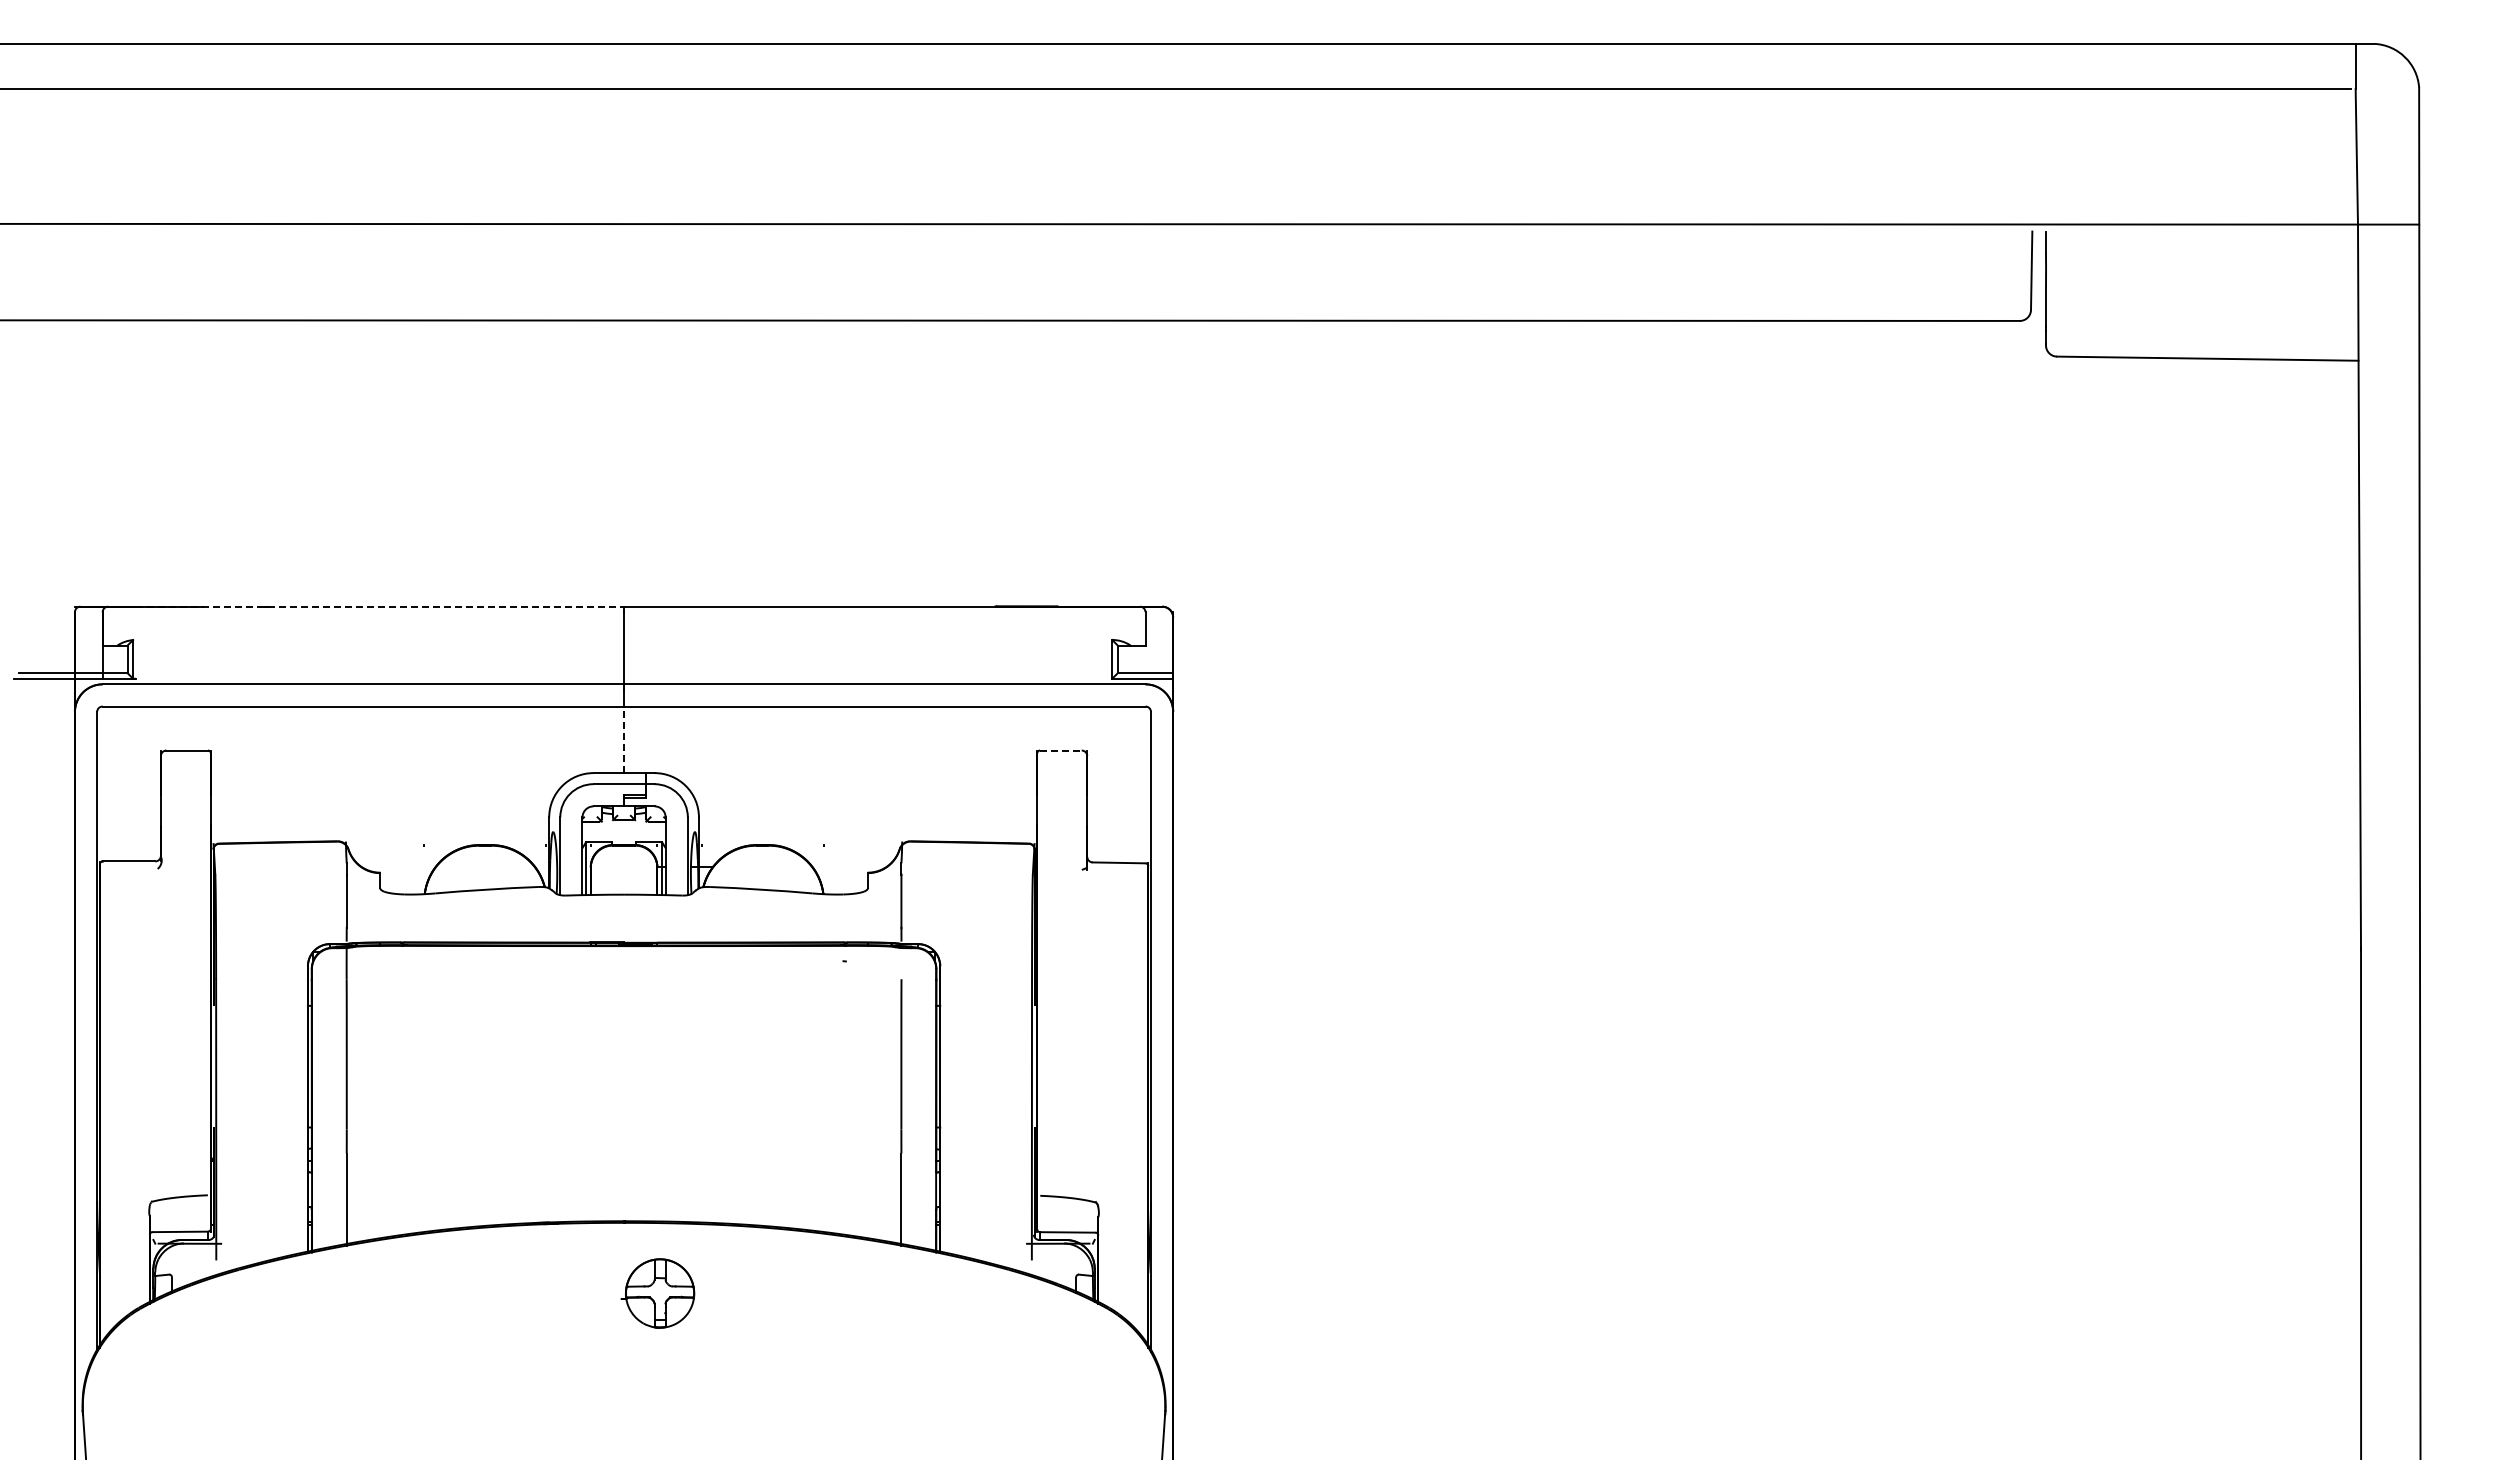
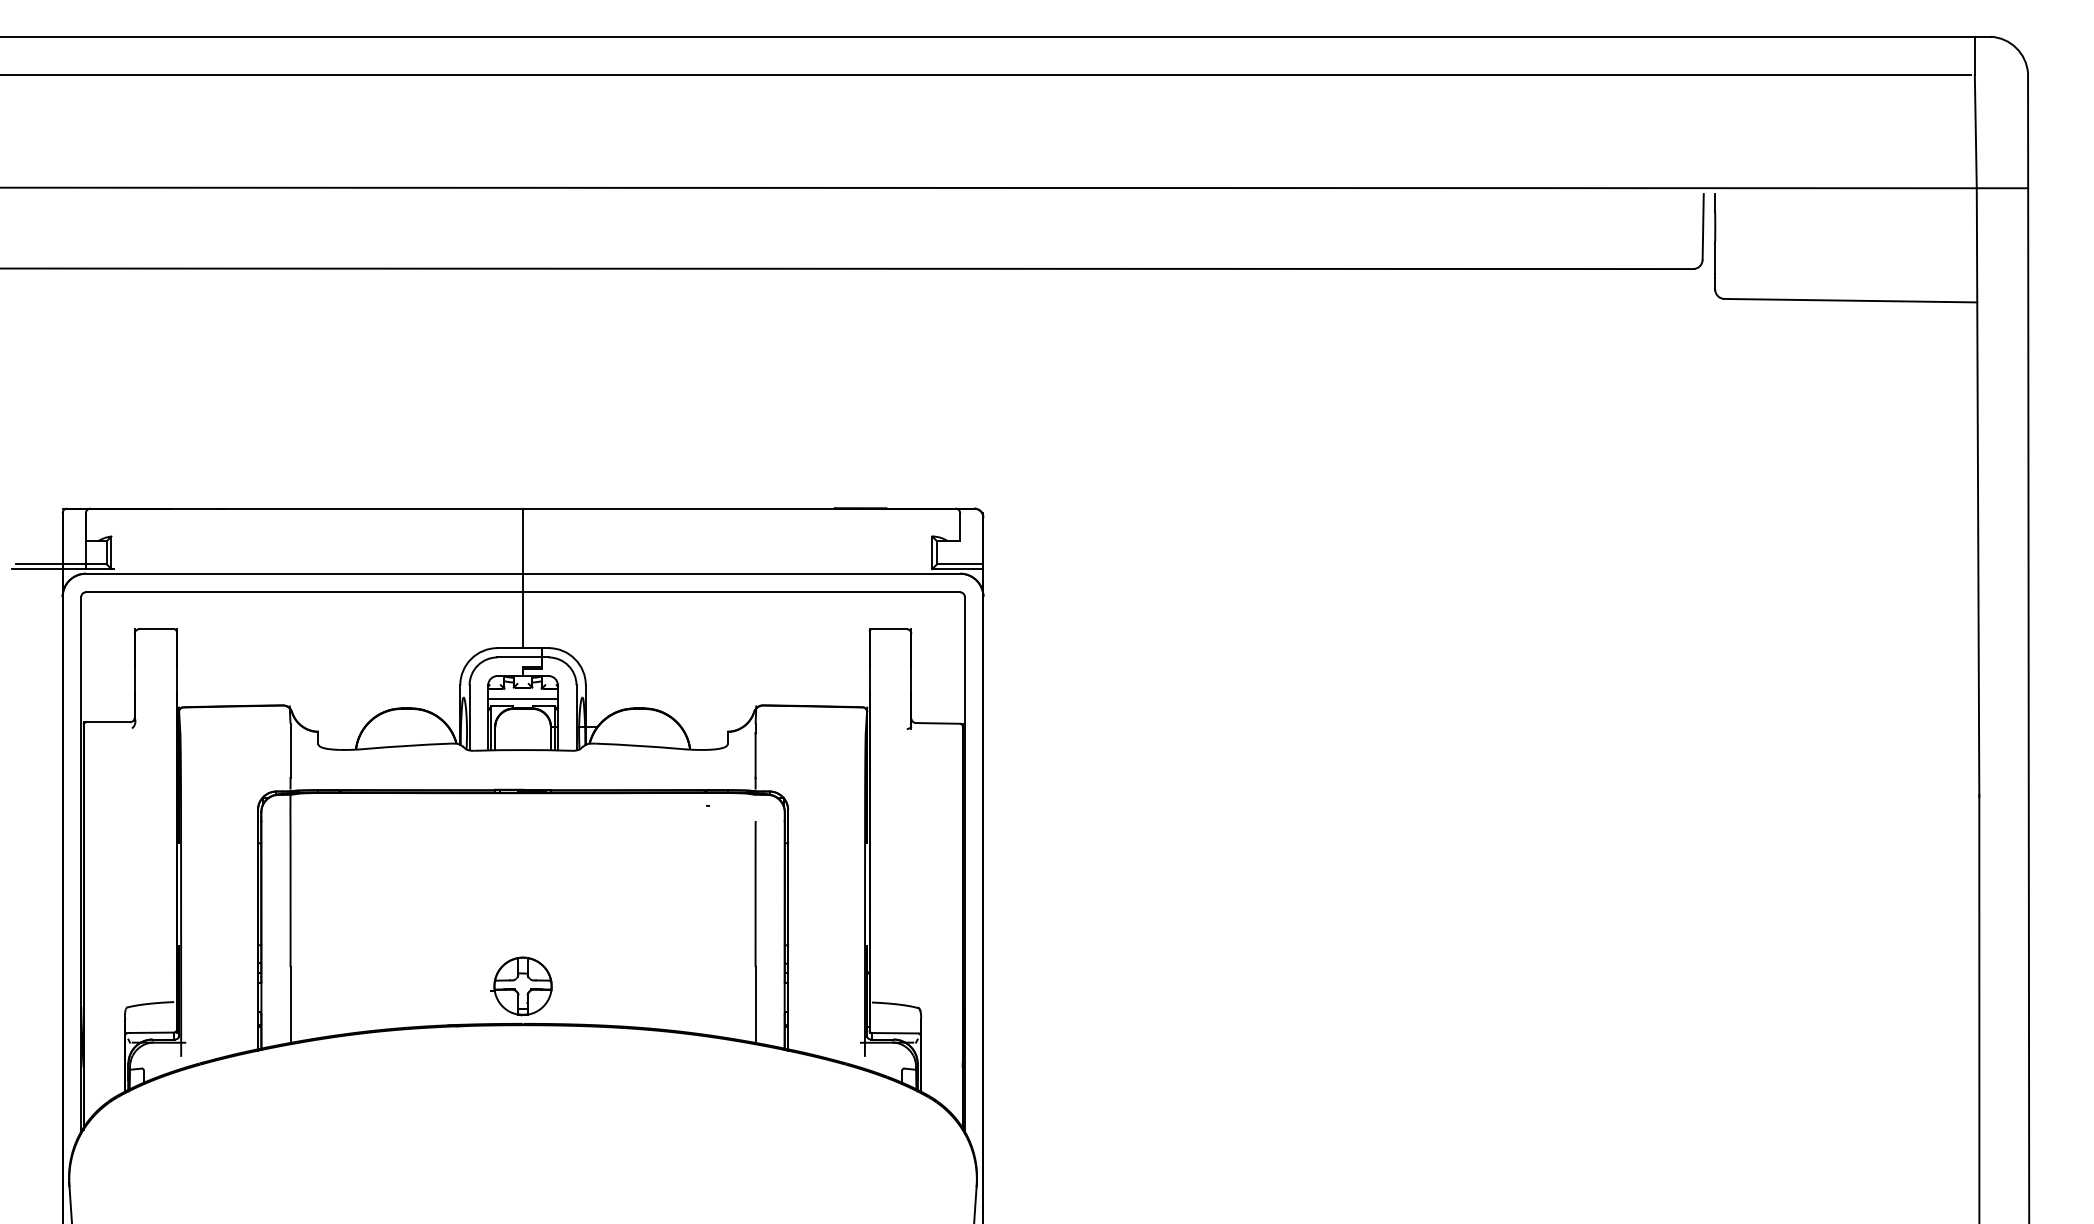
line: (380, 606) -> (318, 508), dashed -> solid
line: (624, 739) -> (523, 619), dashed -> solid
line: (1060, 750) -> (888, 629), dashed -> solid
line: (623, 834) -> (522, 699), added
part: (657, 1293) -> (520, 986), moved

